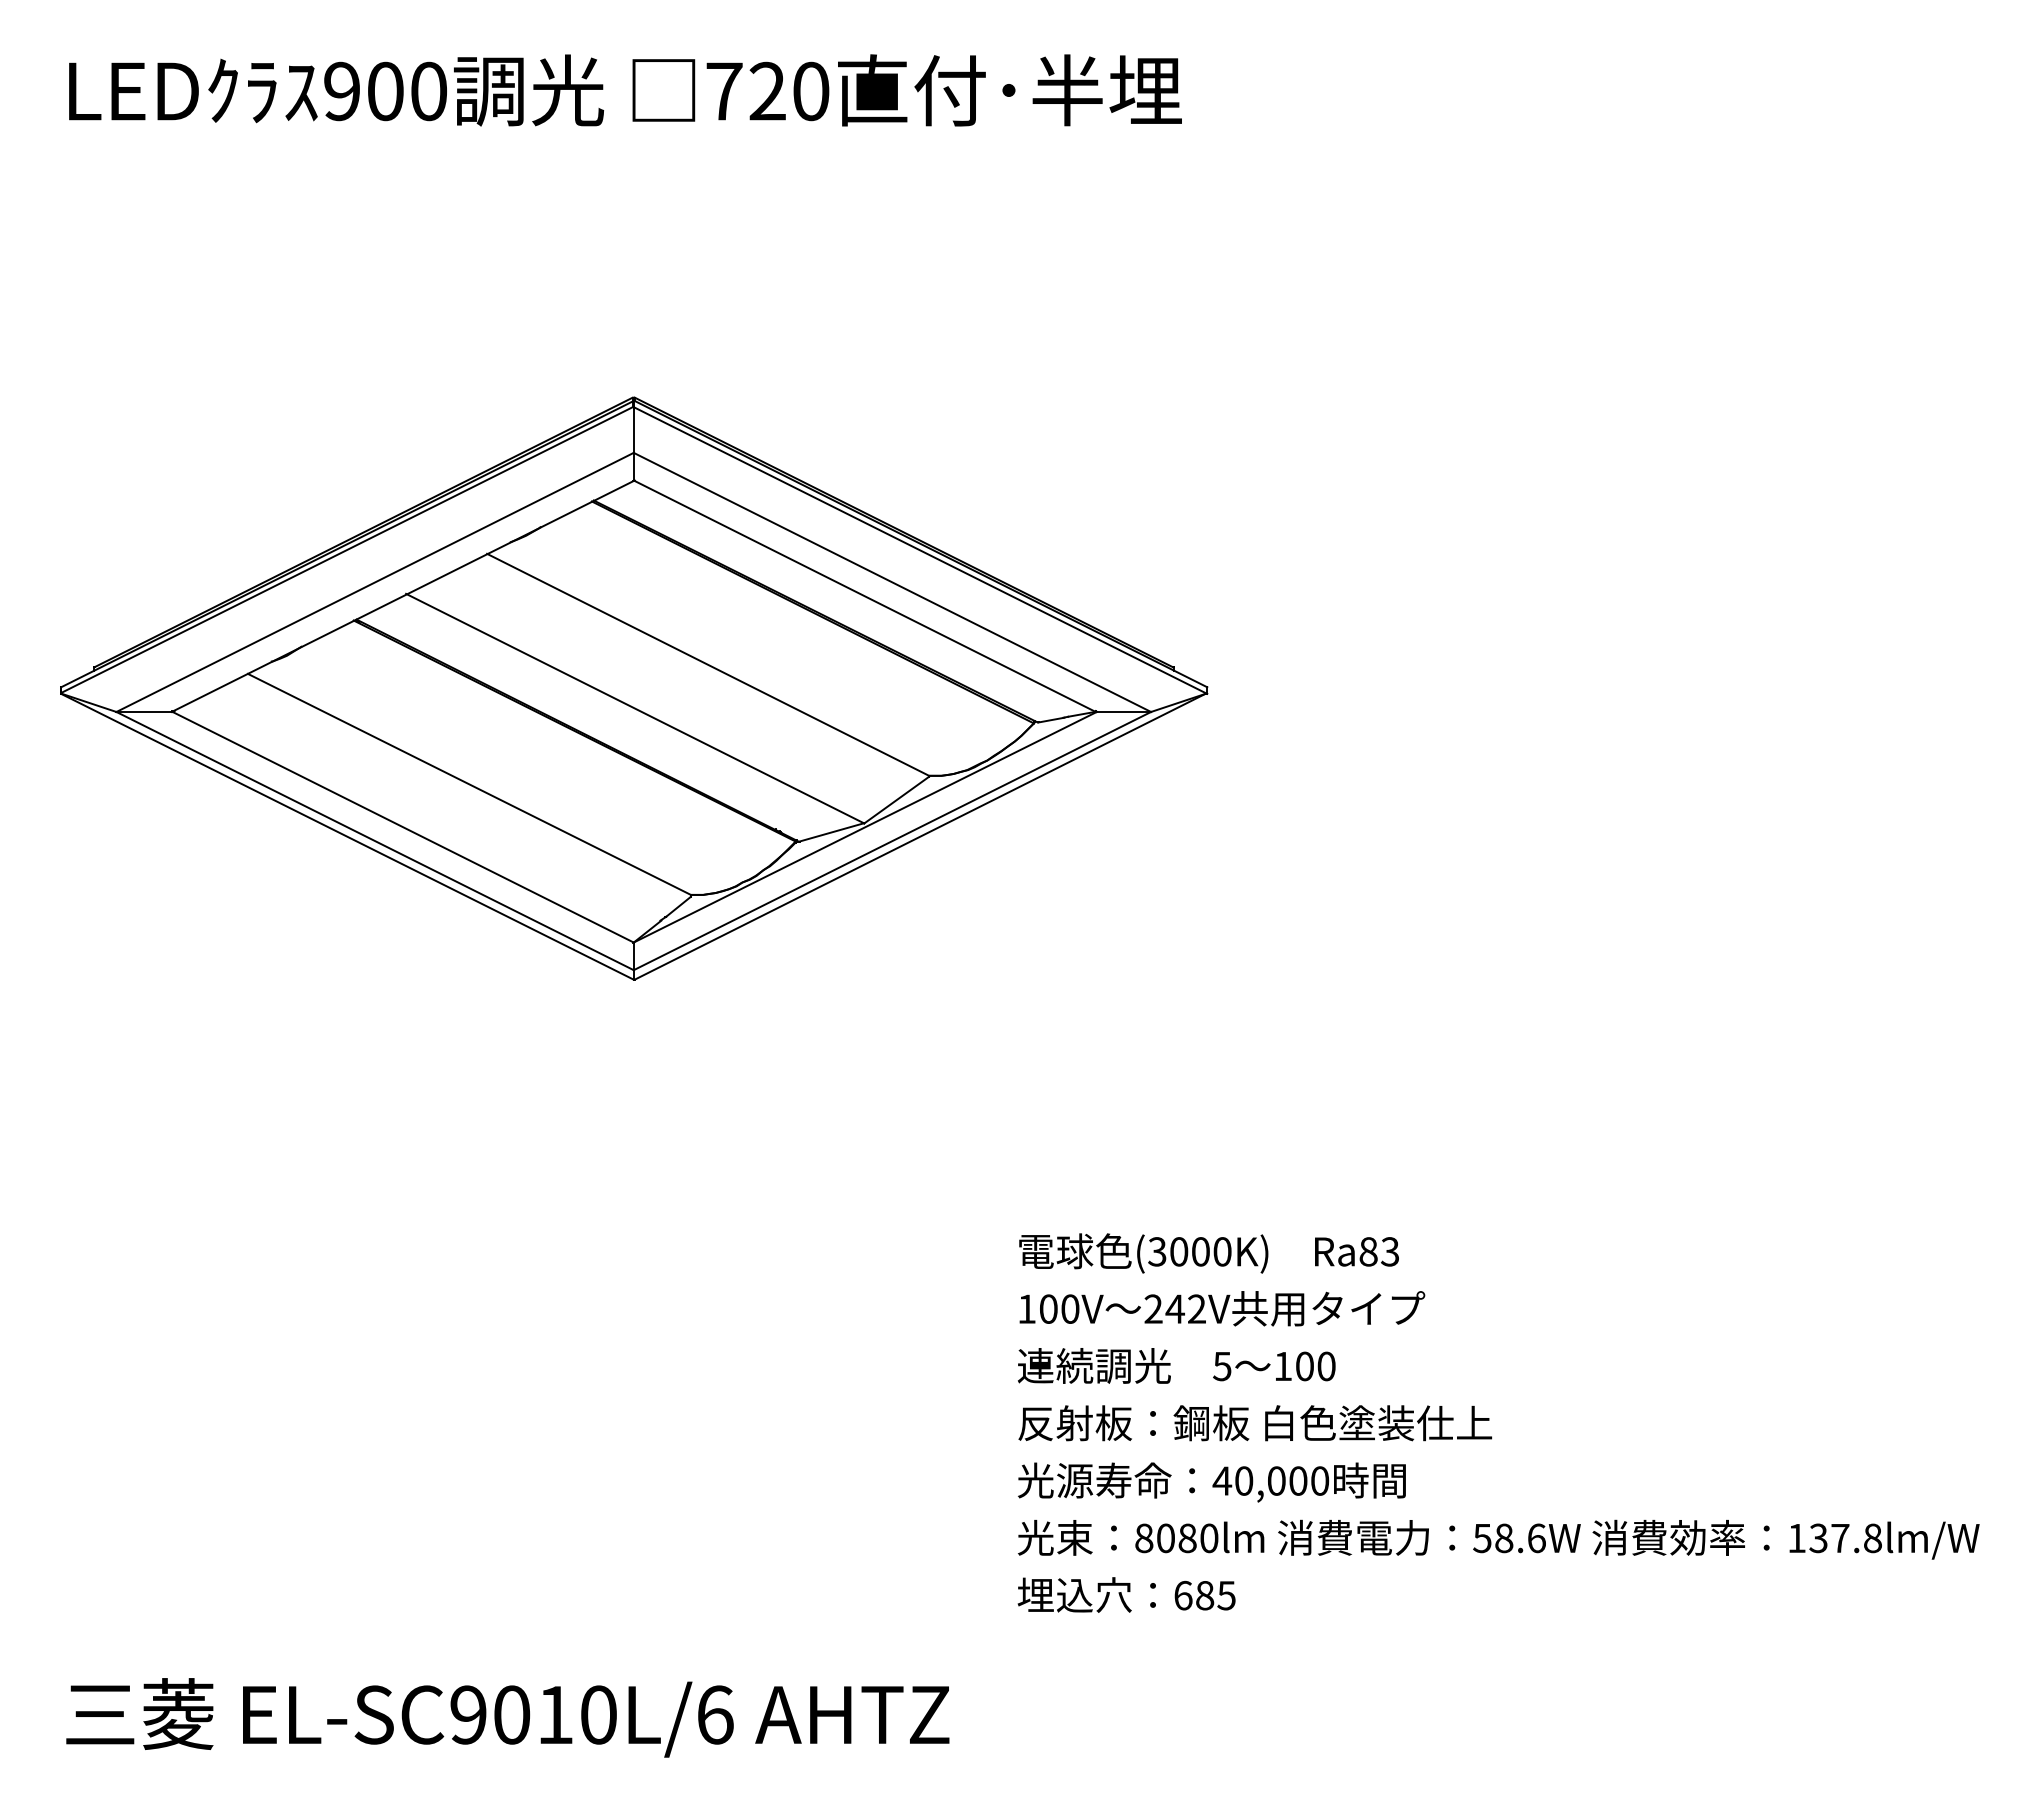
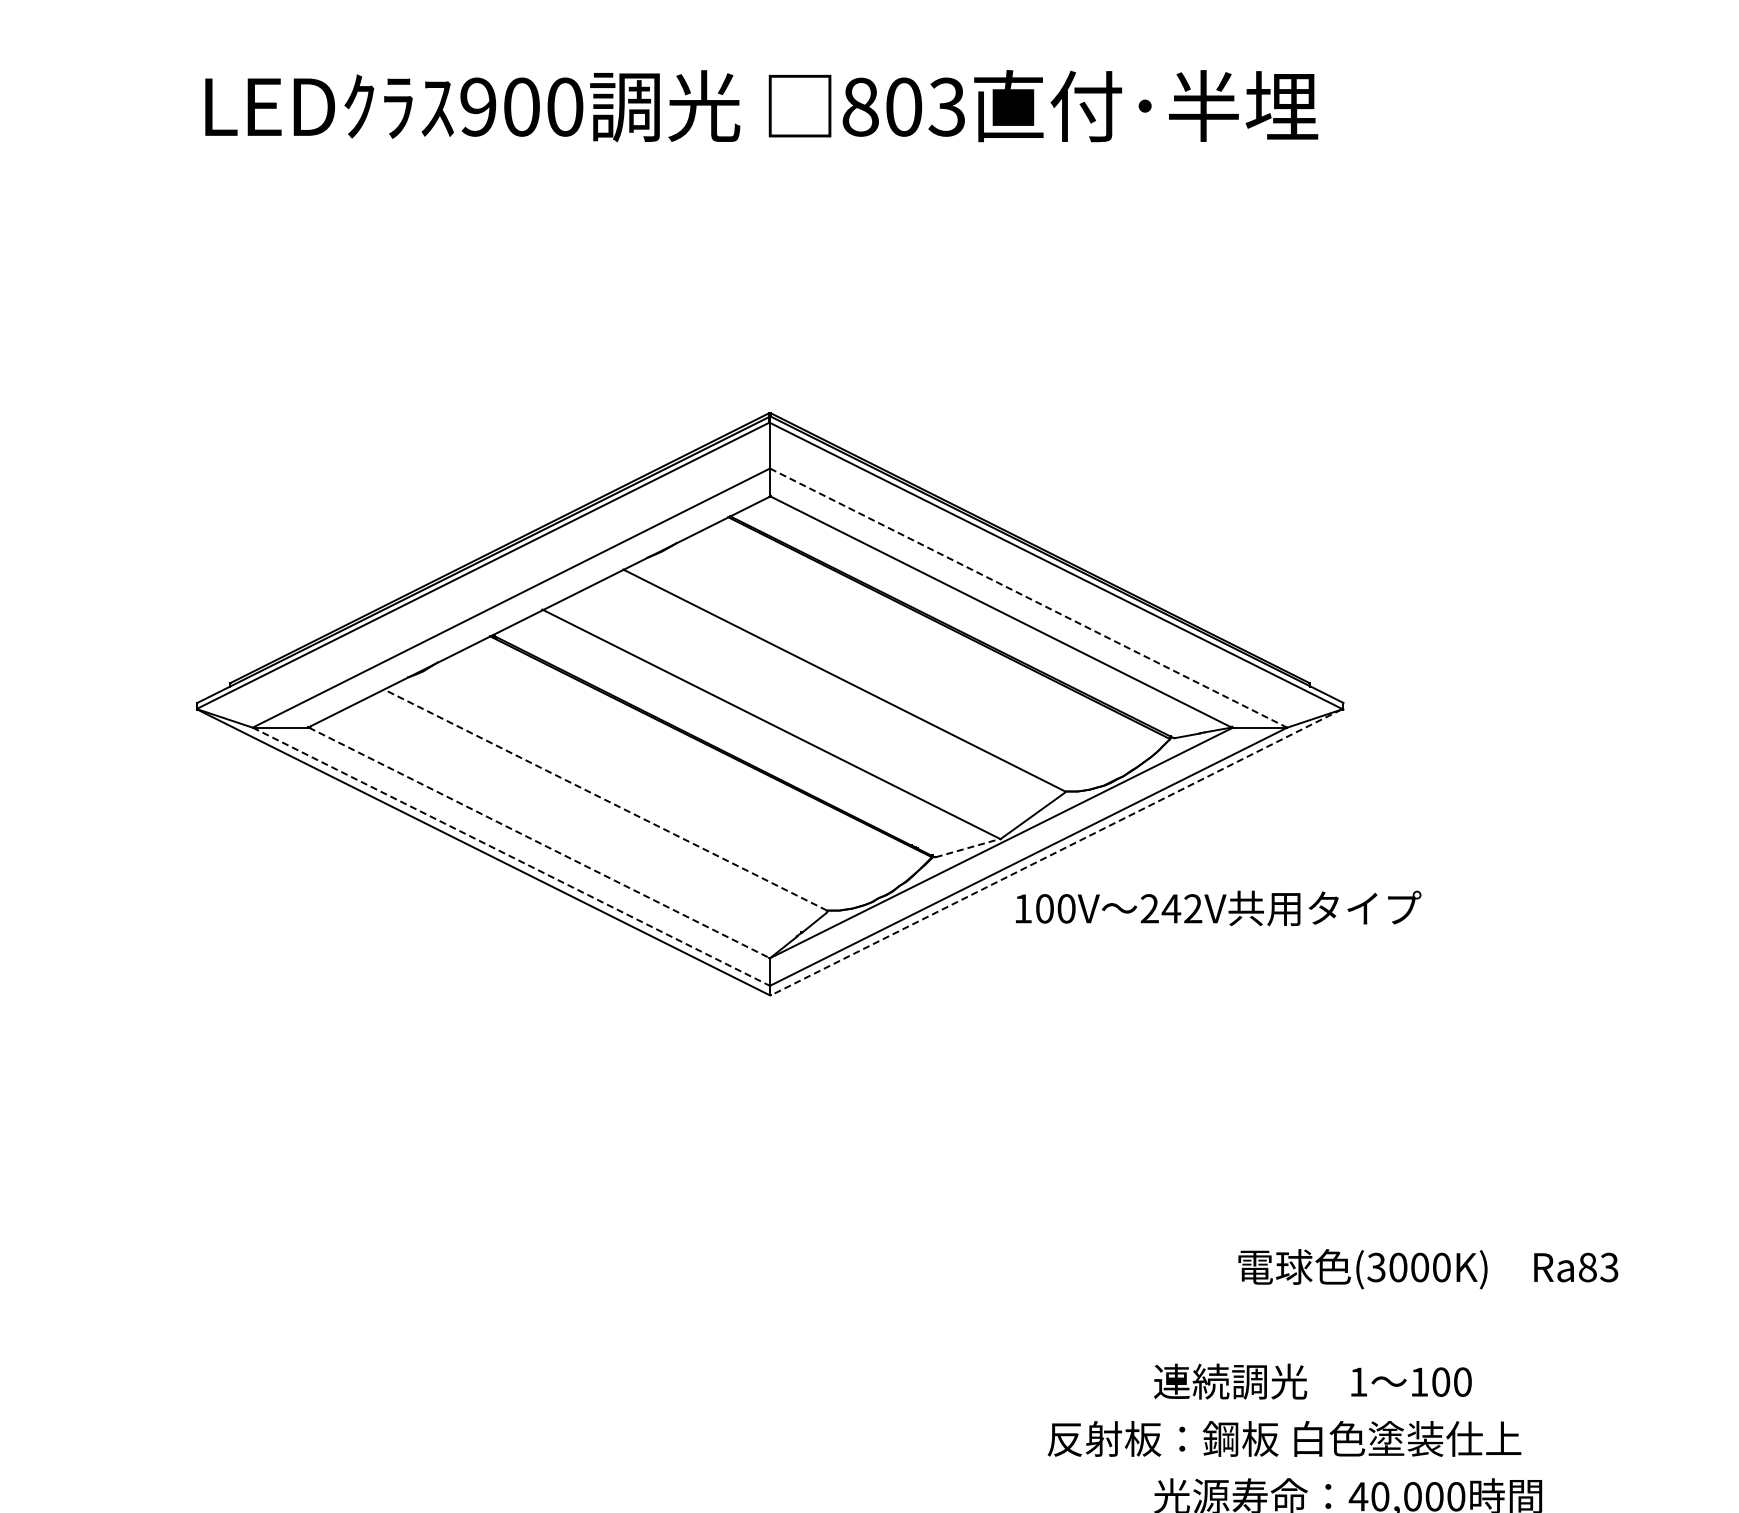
text: (767, 91) -> (903, 107), 720 -> 803
line: (892, 582) -> (1028, 598), solid -> dashed
line: (469, 784) -> (605, 800), solid -> dashed
line: (403, 827) -> (539, 843), solid -> dashed
line: (831, 832) -> (967, 848), solid -> dashed
line: (919, 837) -> (1055, 853), solid -> dashed
line: (375, 841) -> (511, 857), solid -> dashed
text: (1208, 1253) -> (1427, 1269), moved
text: (1222, 1308) -> (1218, 908), moved
text: (1222, 1366) -> (1358, 1382), 5 -> 1
text: (1255, 1423) -> (1284, 1439), moved

